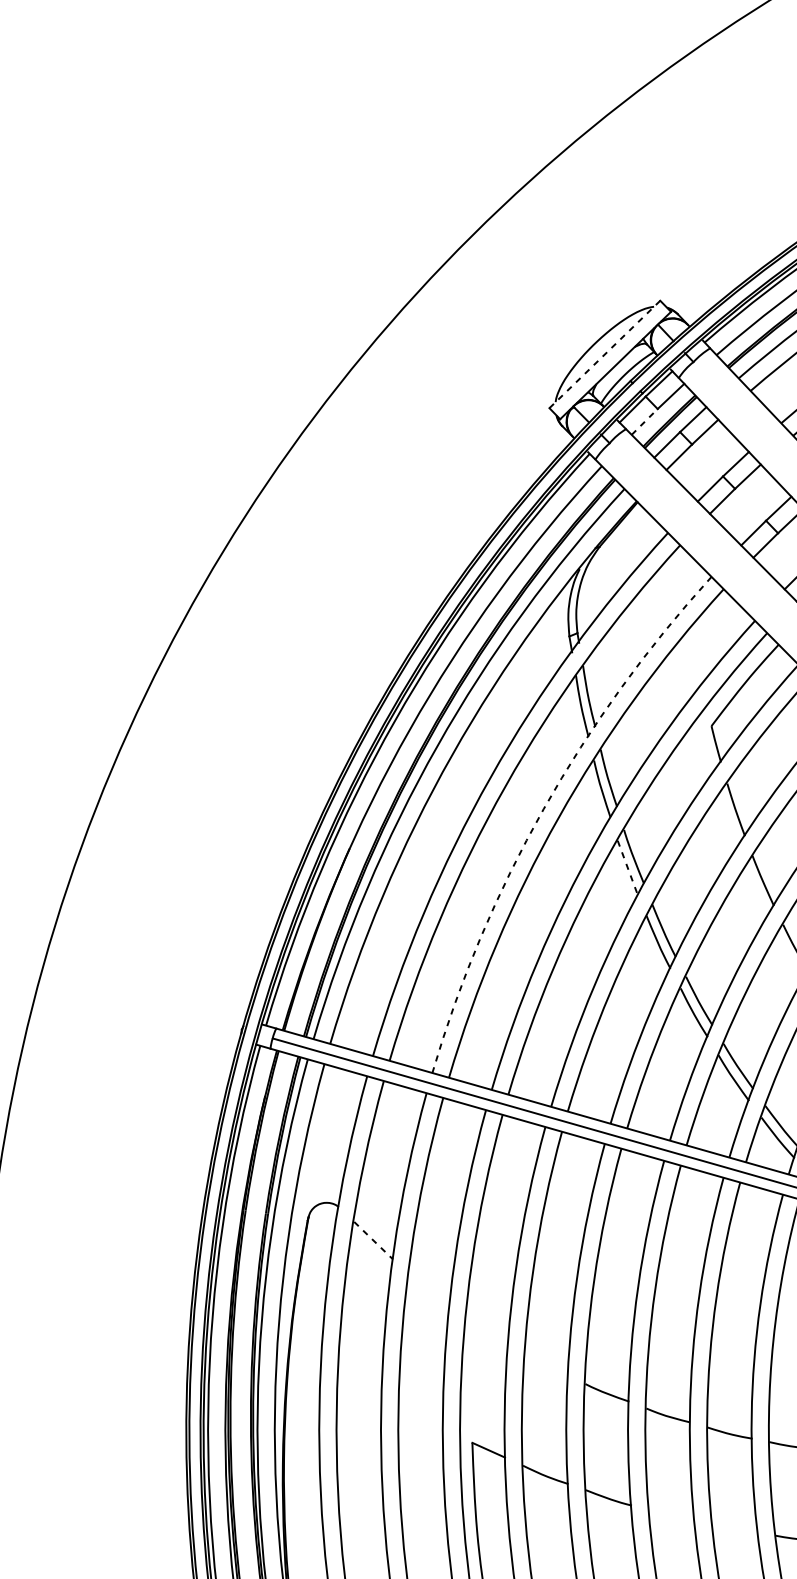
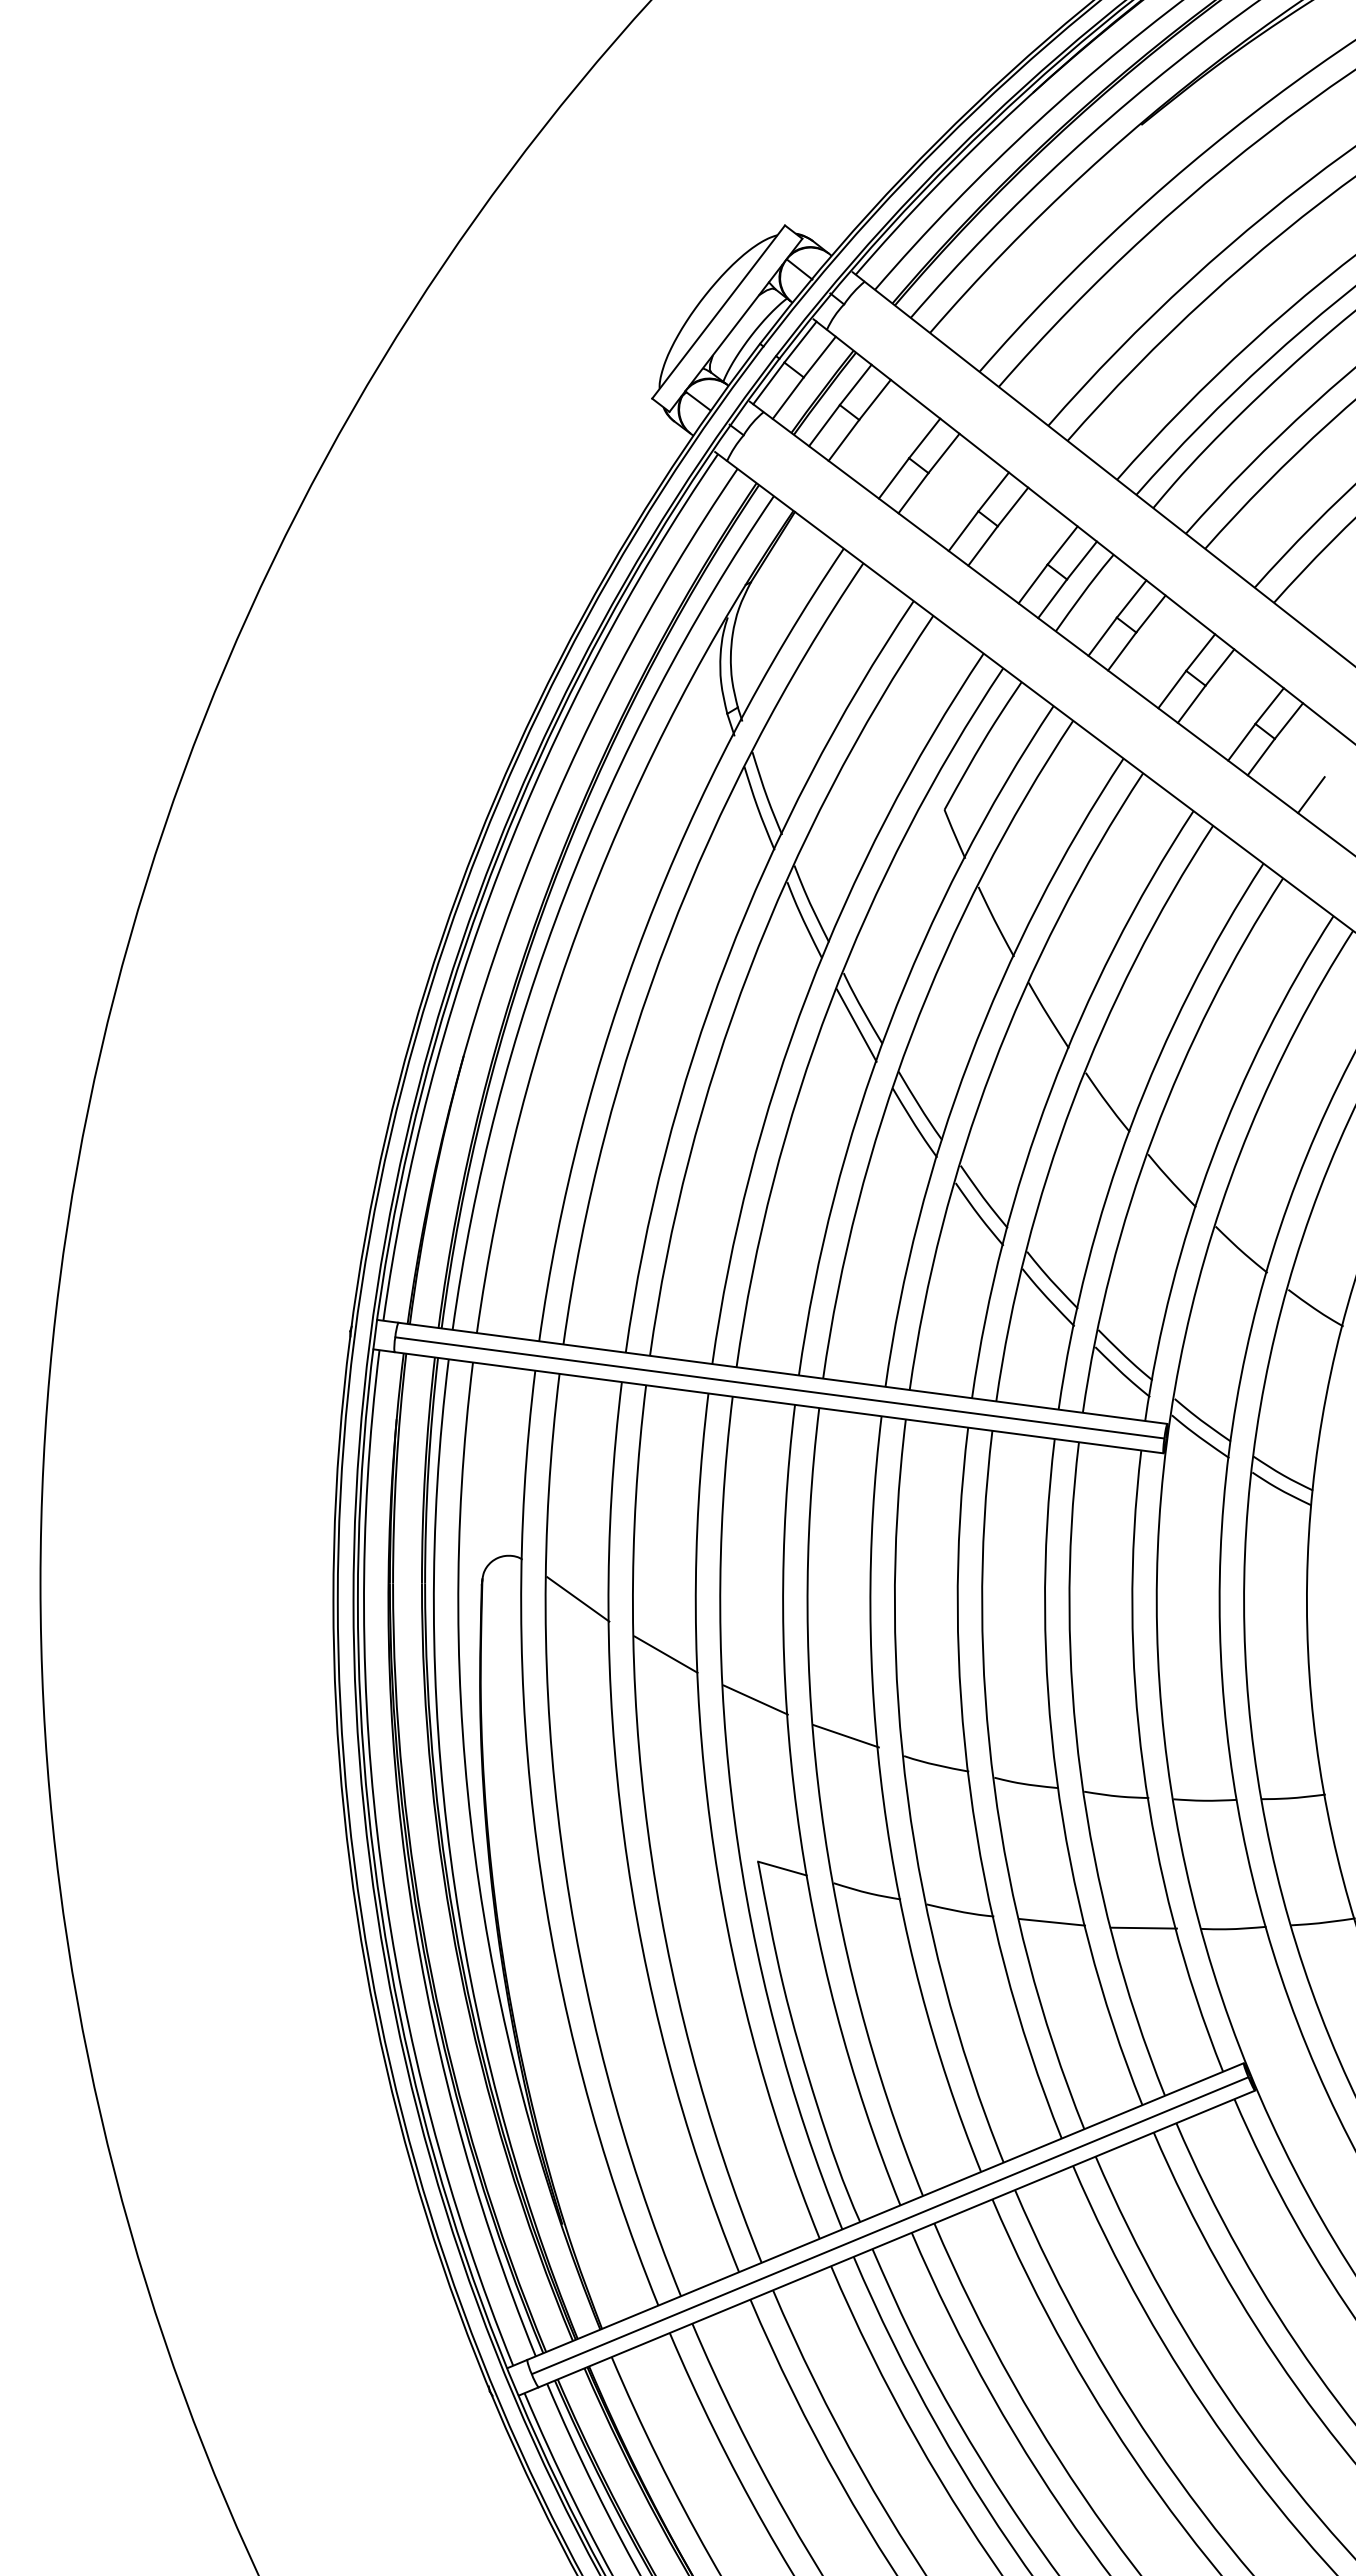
line: (604, 354) -> (718, 311), dashed -> solid
line: (644, 422) -> (788, 398), dashed -> solid
arc: (544, 809) -> (727, 960), dashed -> solid
line: (628, 868) -> (857, 1026), dashed -> solid
line: (373, 1240) -> (578, 1599), dashed -> solid
line: (428, 1288) -> (665, 1654), added
line: (487, 1329) -> (755, 1699), added
line: (546, 1364) -> (845, 1736), added
line: (672, 1515) -> (1052, 1921), added
line: (735, 1528) -> (1143, 1927), added

